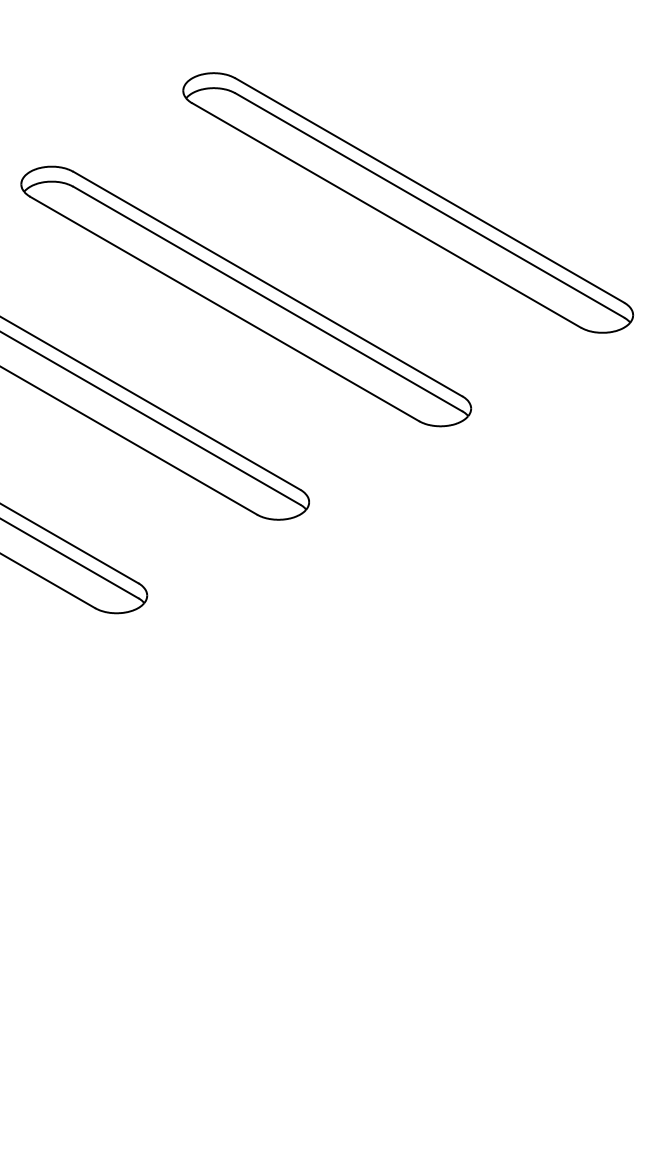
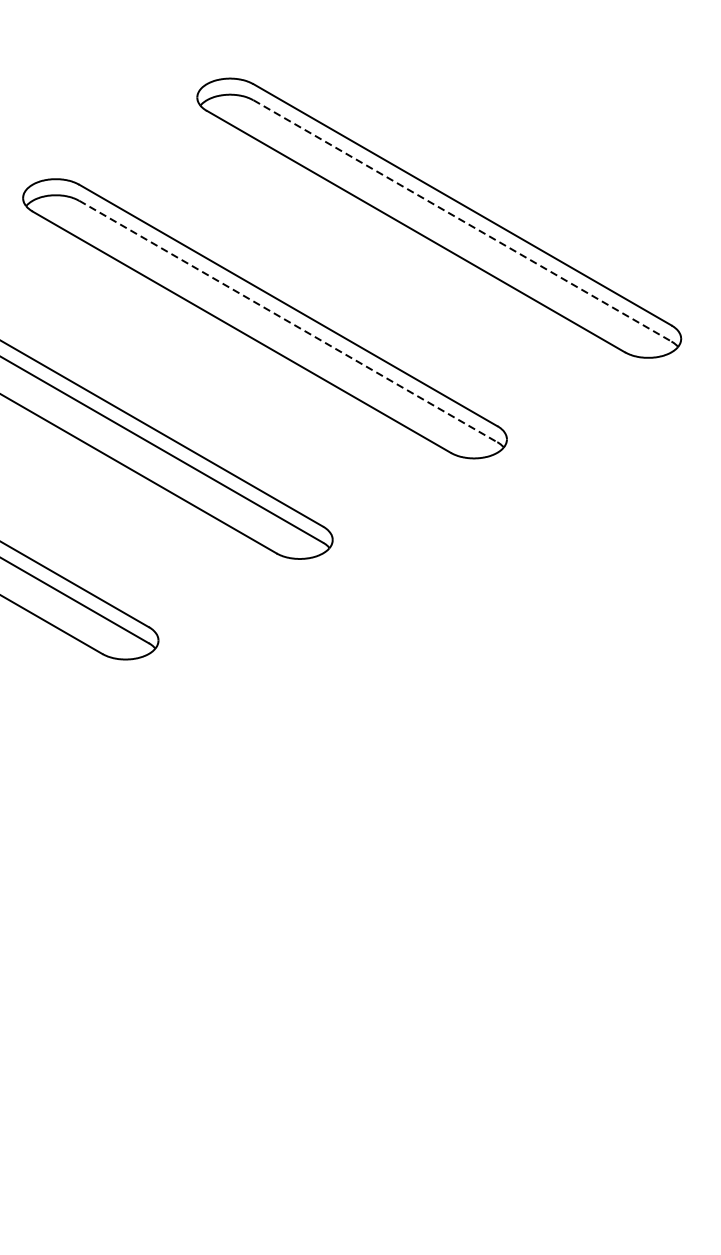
line: (430, 205) -> (463, 220), solid -> dashed
line: (268, 299) -> (288, 322), solid -> dashed

